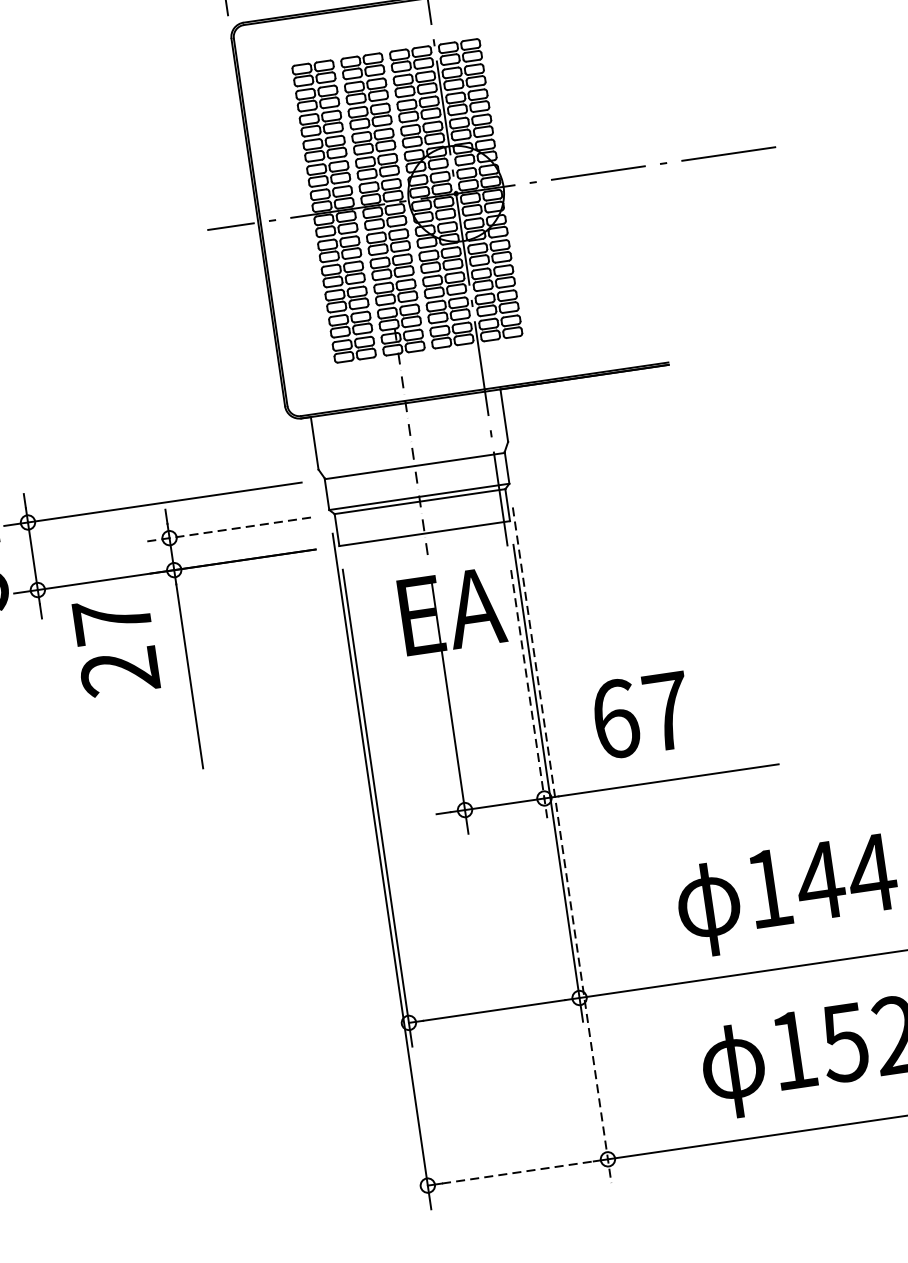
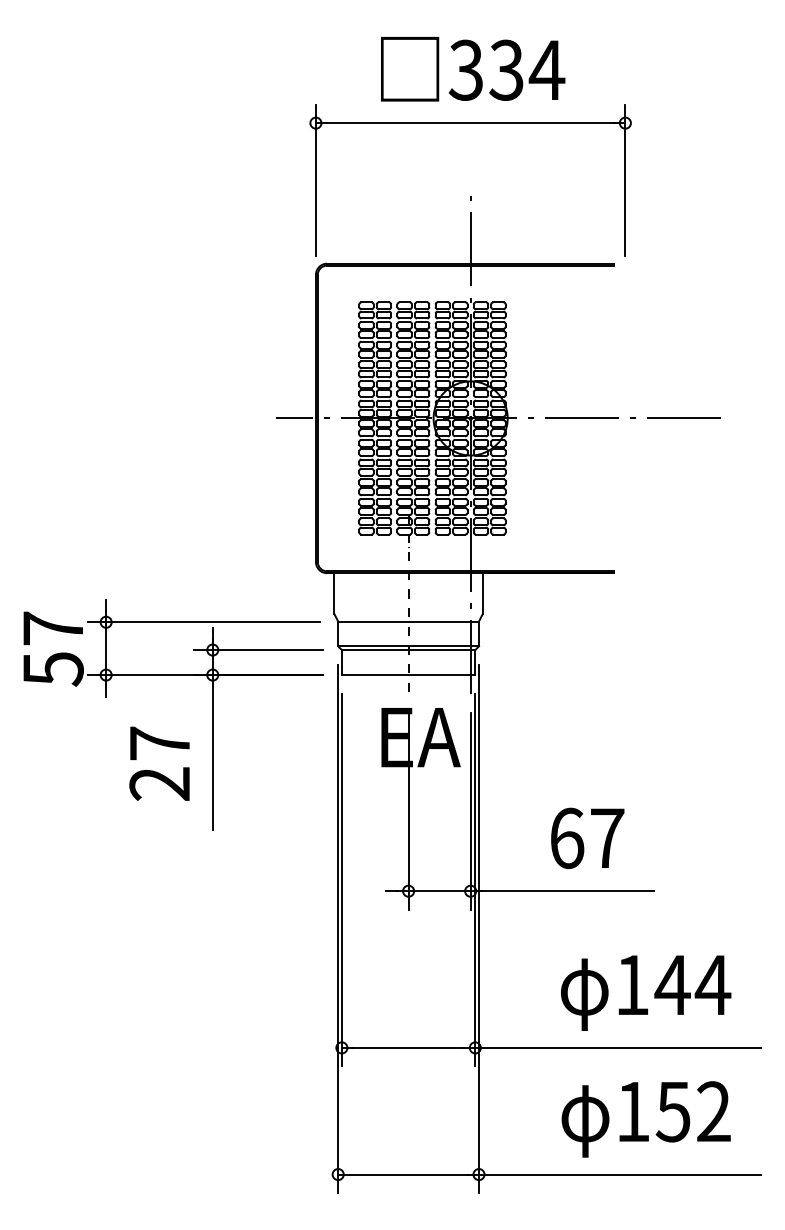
line: (228, 530) -> (258, 650), dashed -> solid
text: (115, 645) -> (159, 763), moved
line: (529, 696) -> (470, 811), dashed -> solid
text: (641, 714) -> (587, 837), moved
line: (562, 845) -> (479, 929), dashed -> solid
line: (519, 1172) -> (409, 1174), dashed -> solid

